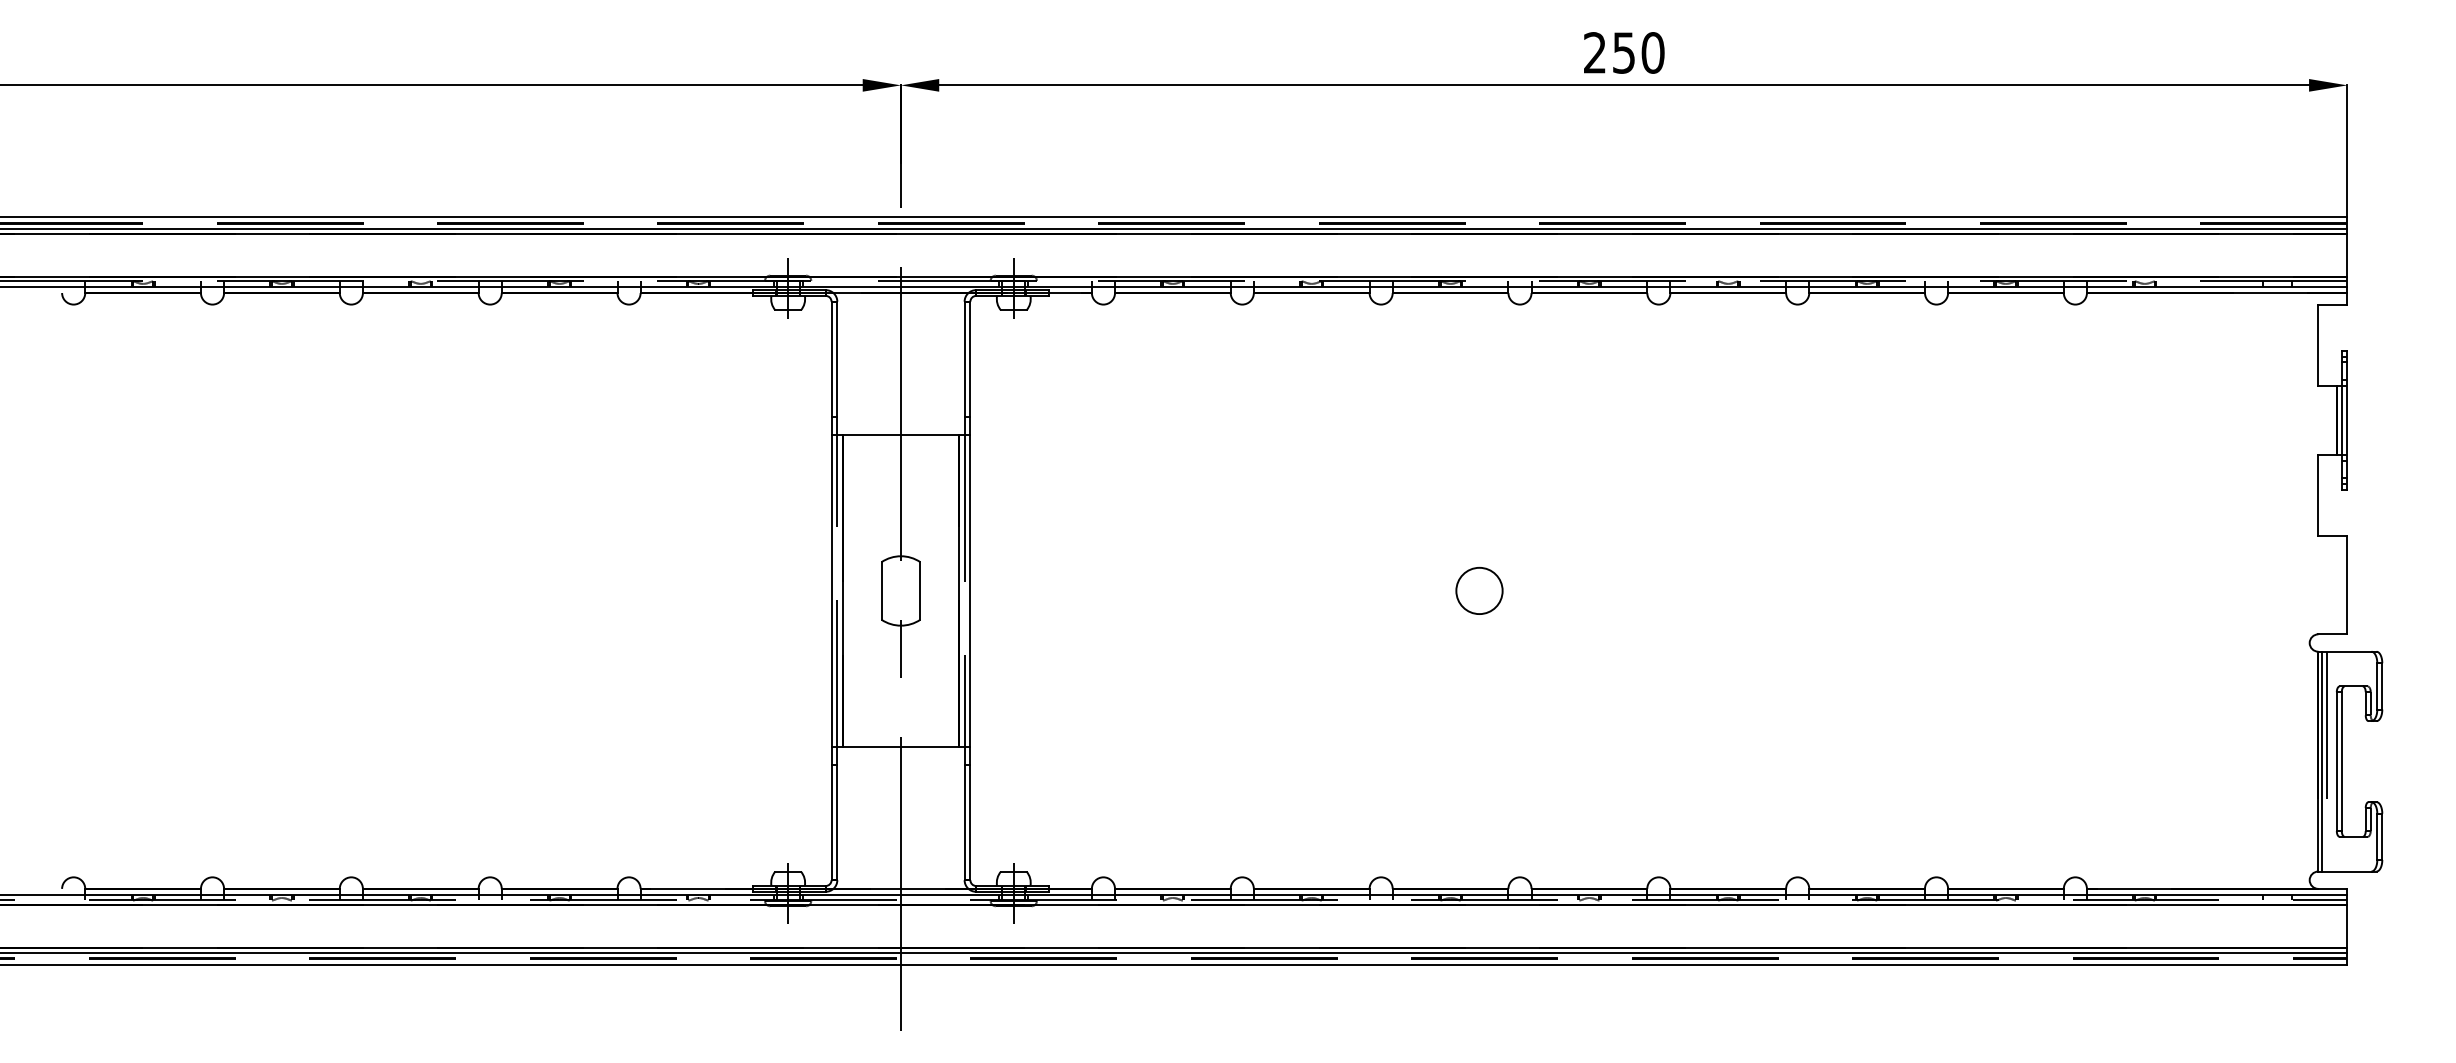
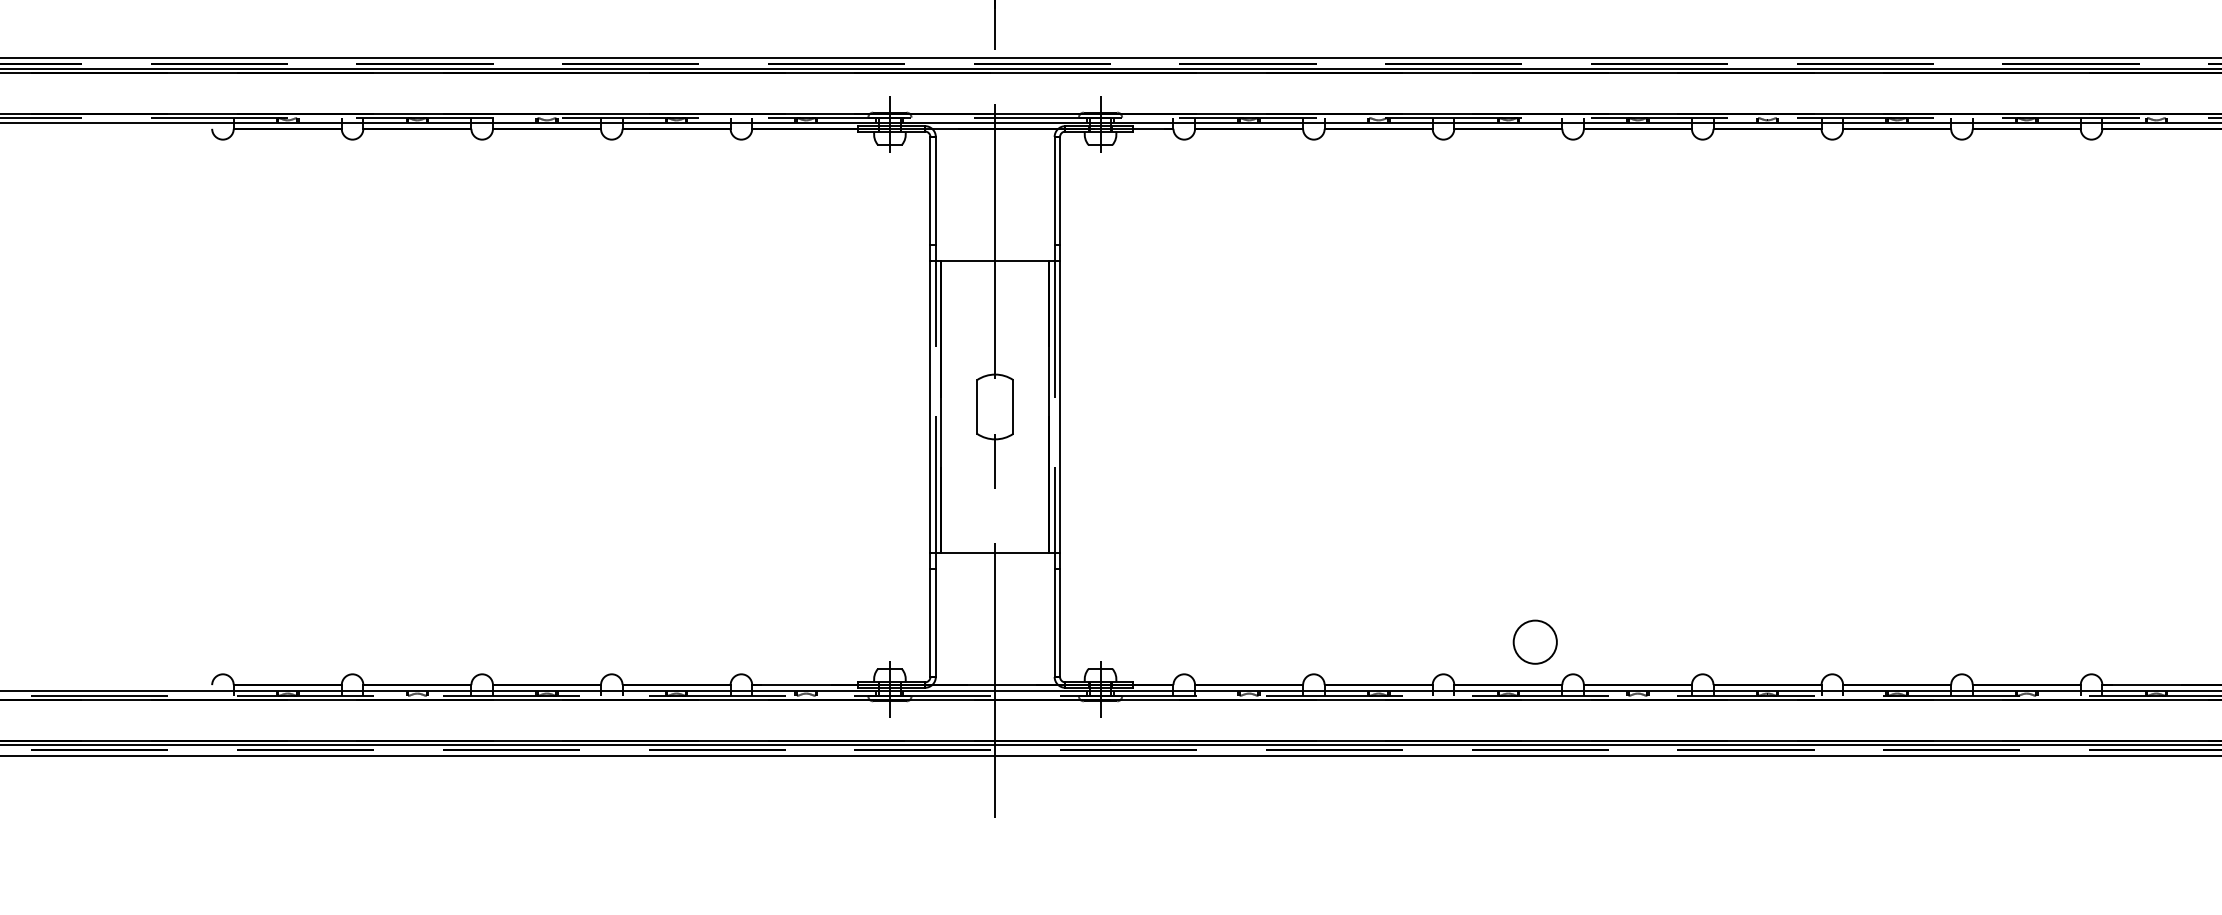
circle: (1479, 590) -> (1535, 641), moved

